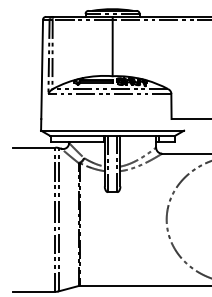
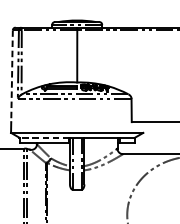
line: (42, 69) -> (12, 76), solid -> dashed
line: (77, 135) -> (44, 137), solid -> dashed

